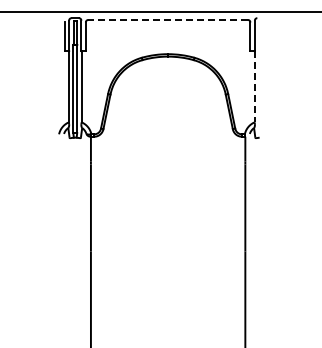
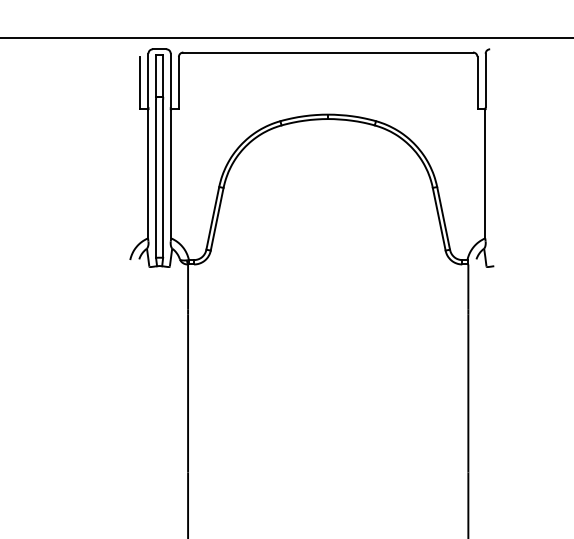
line: (168, 20) -> (328, 53), dashed -> solid
line: (254, 87) -> (484, 175), dashed -> solid

